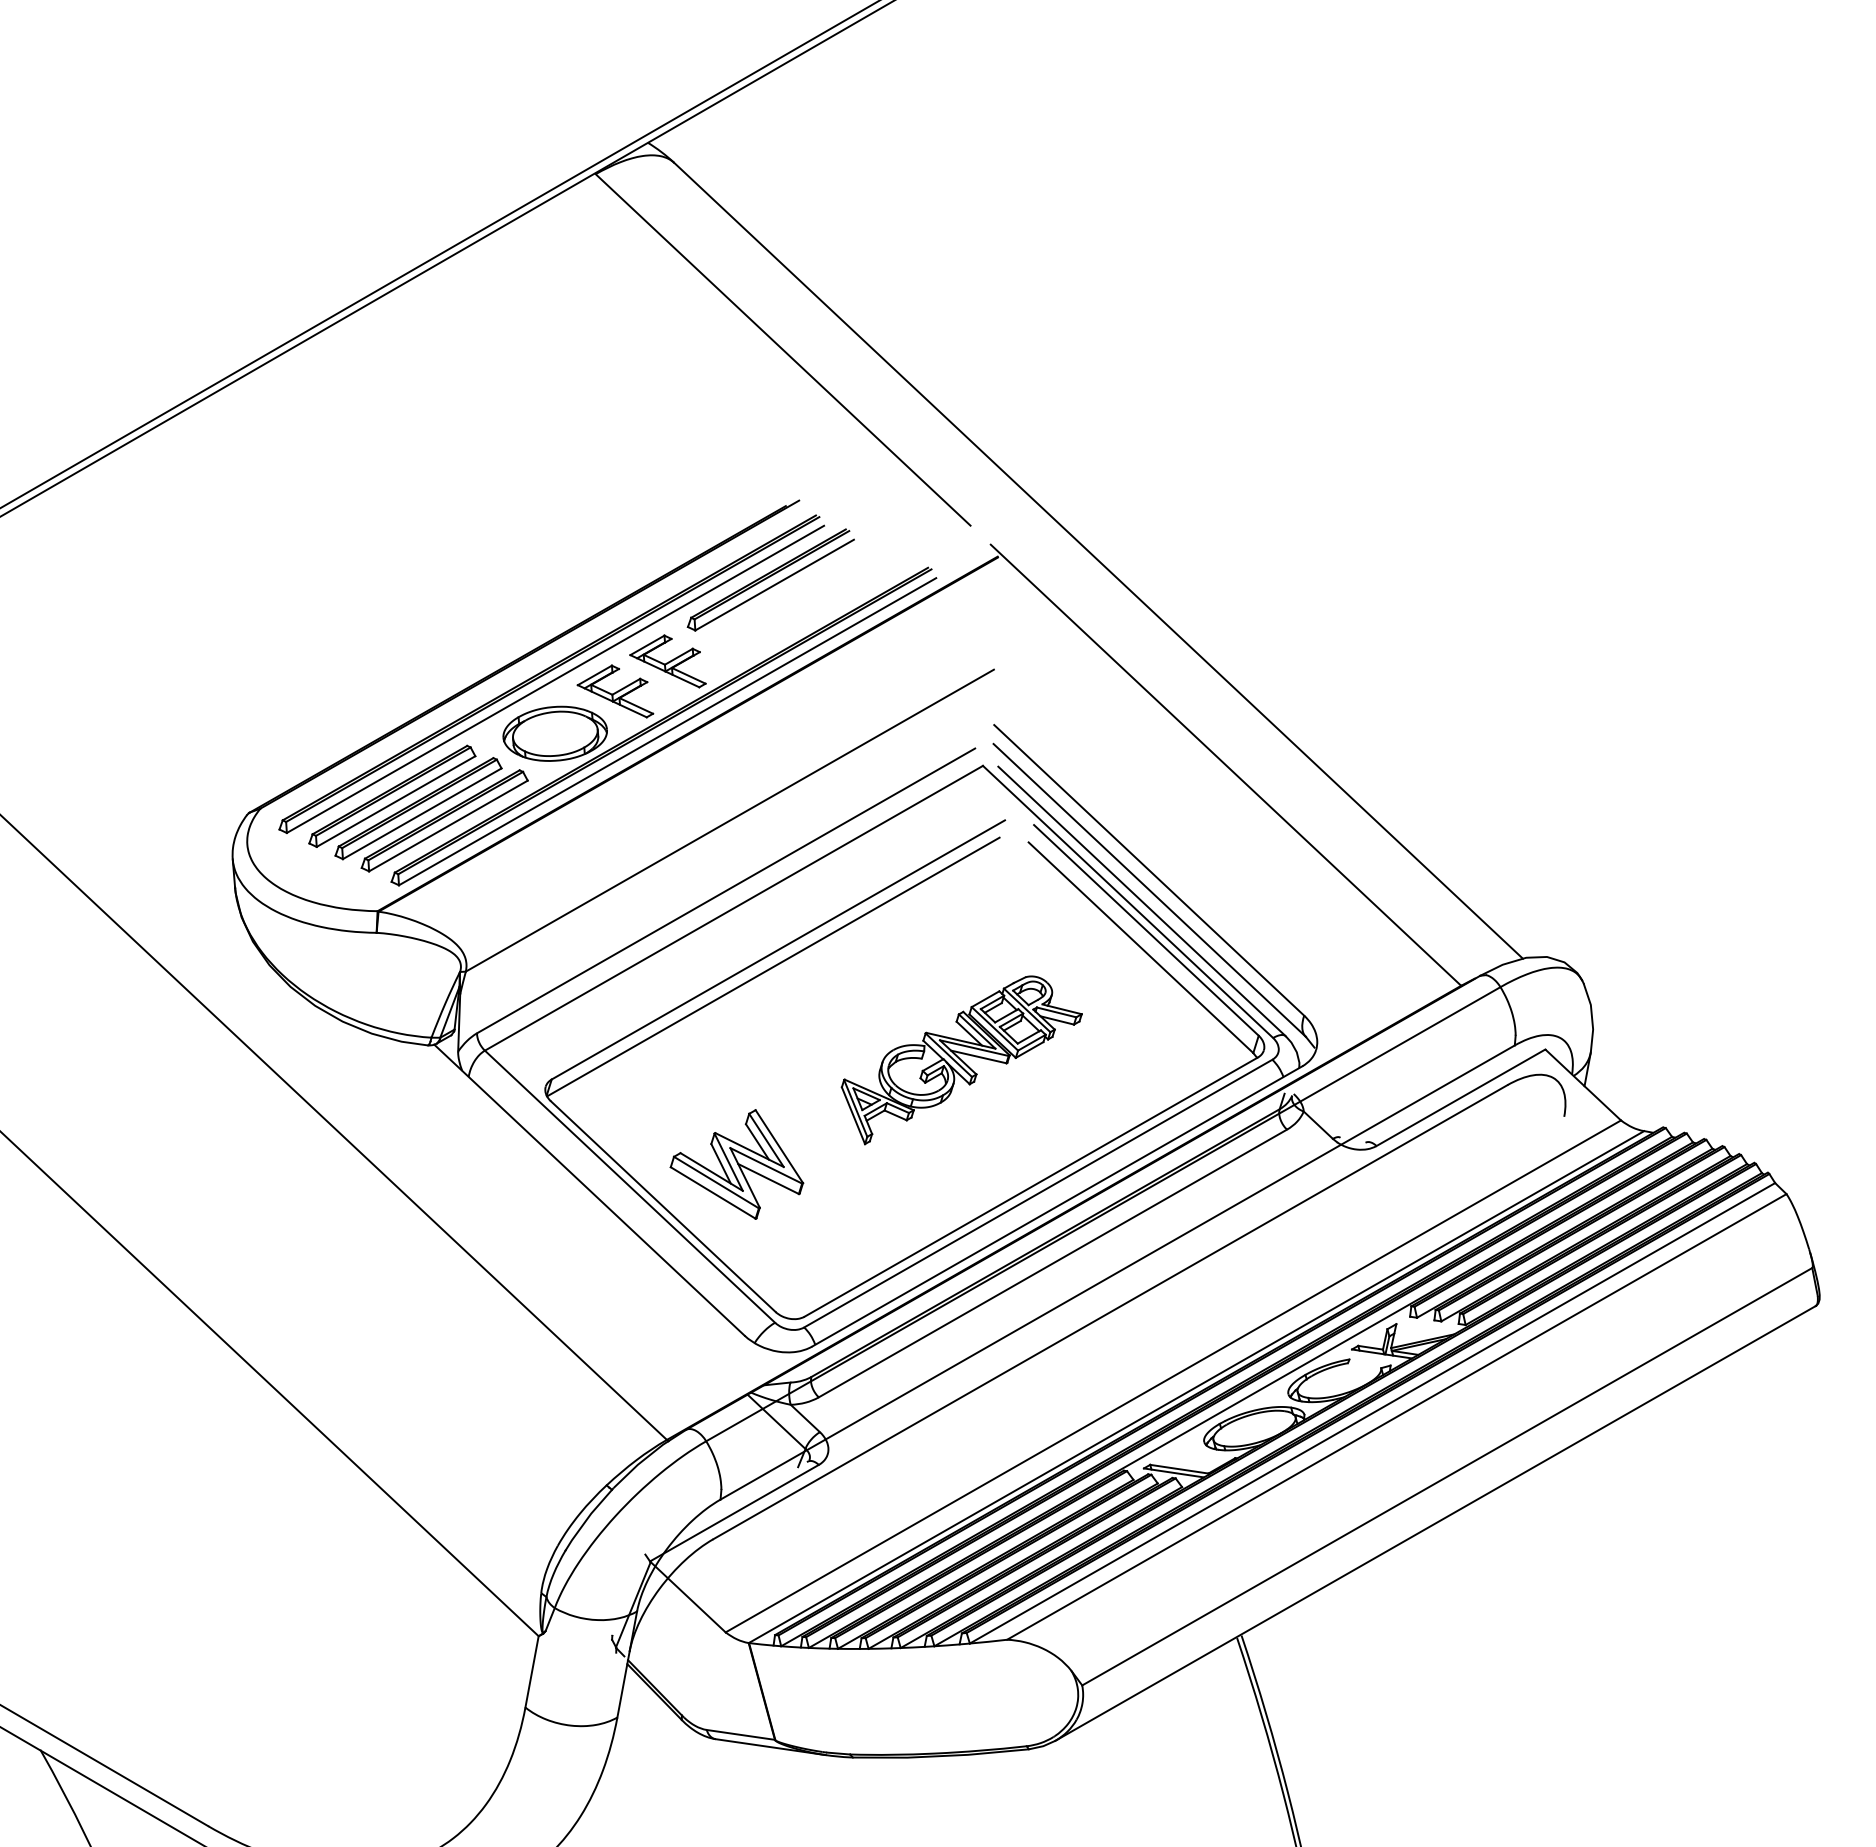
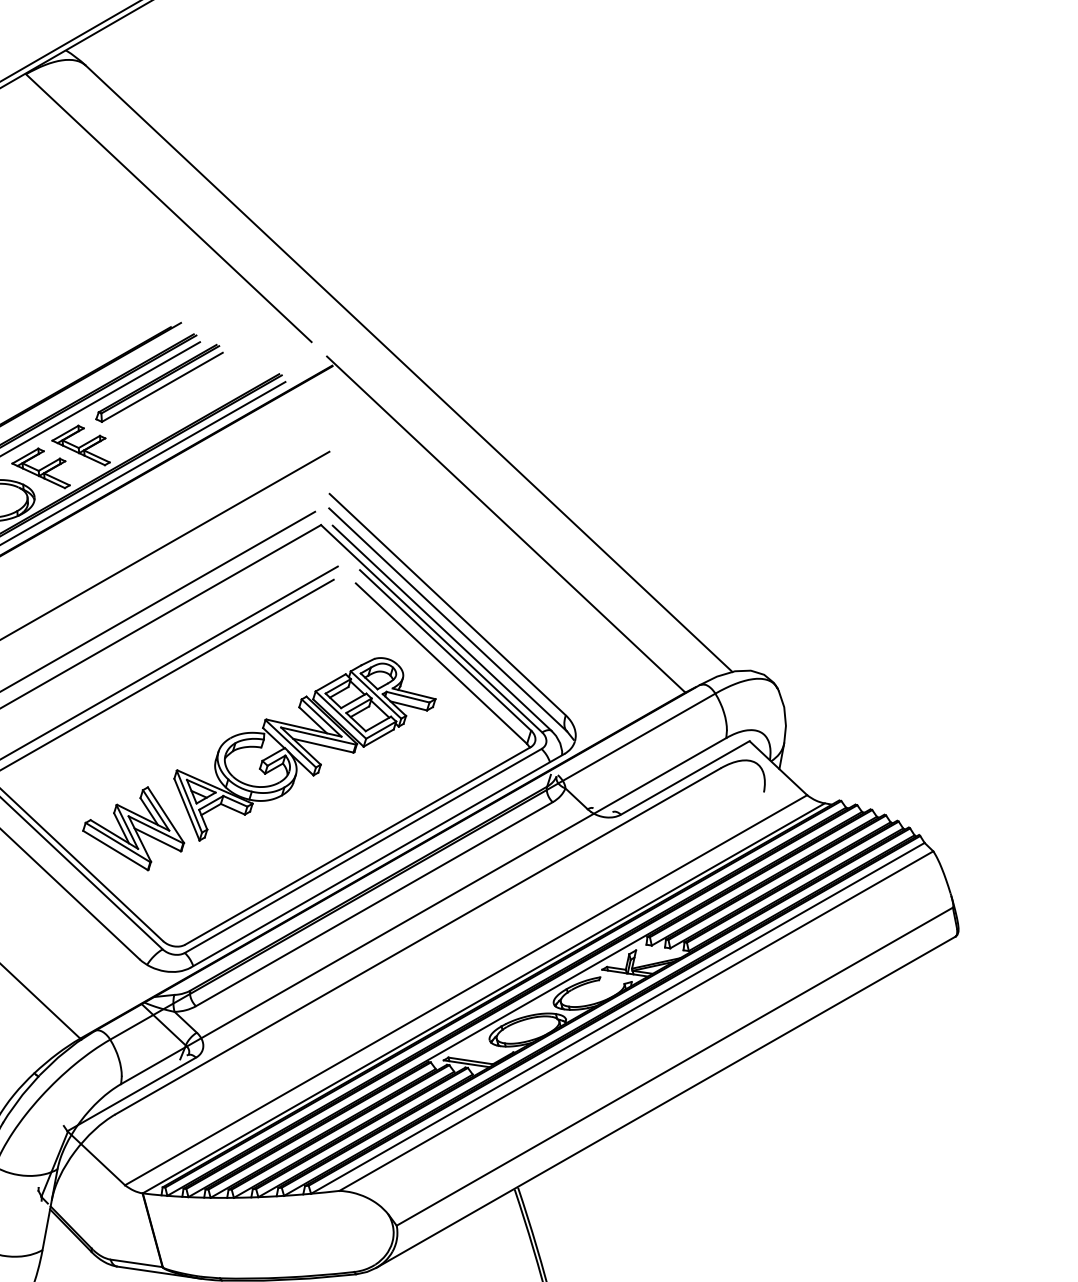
part: (961, 1060) -> (304, 749), size x1.43

